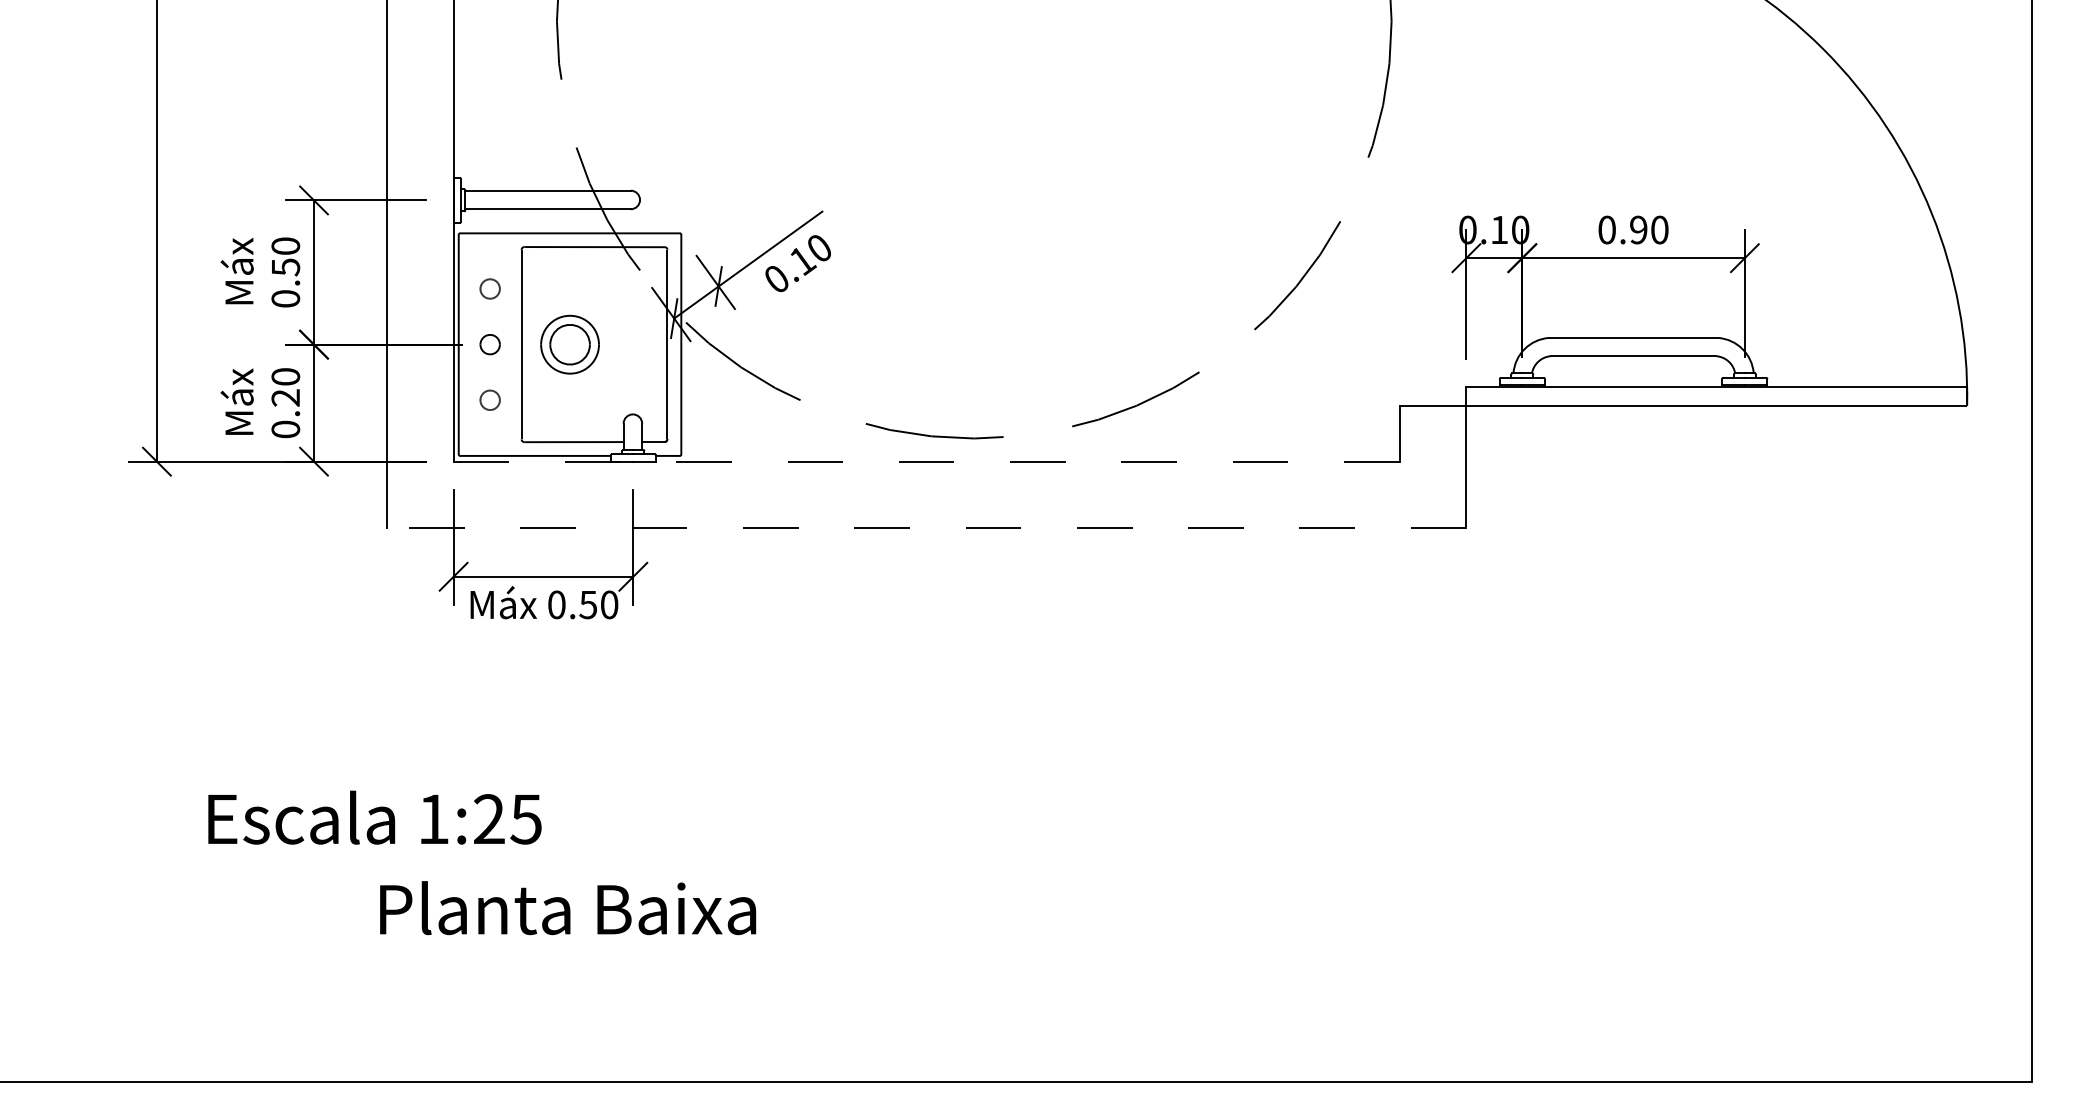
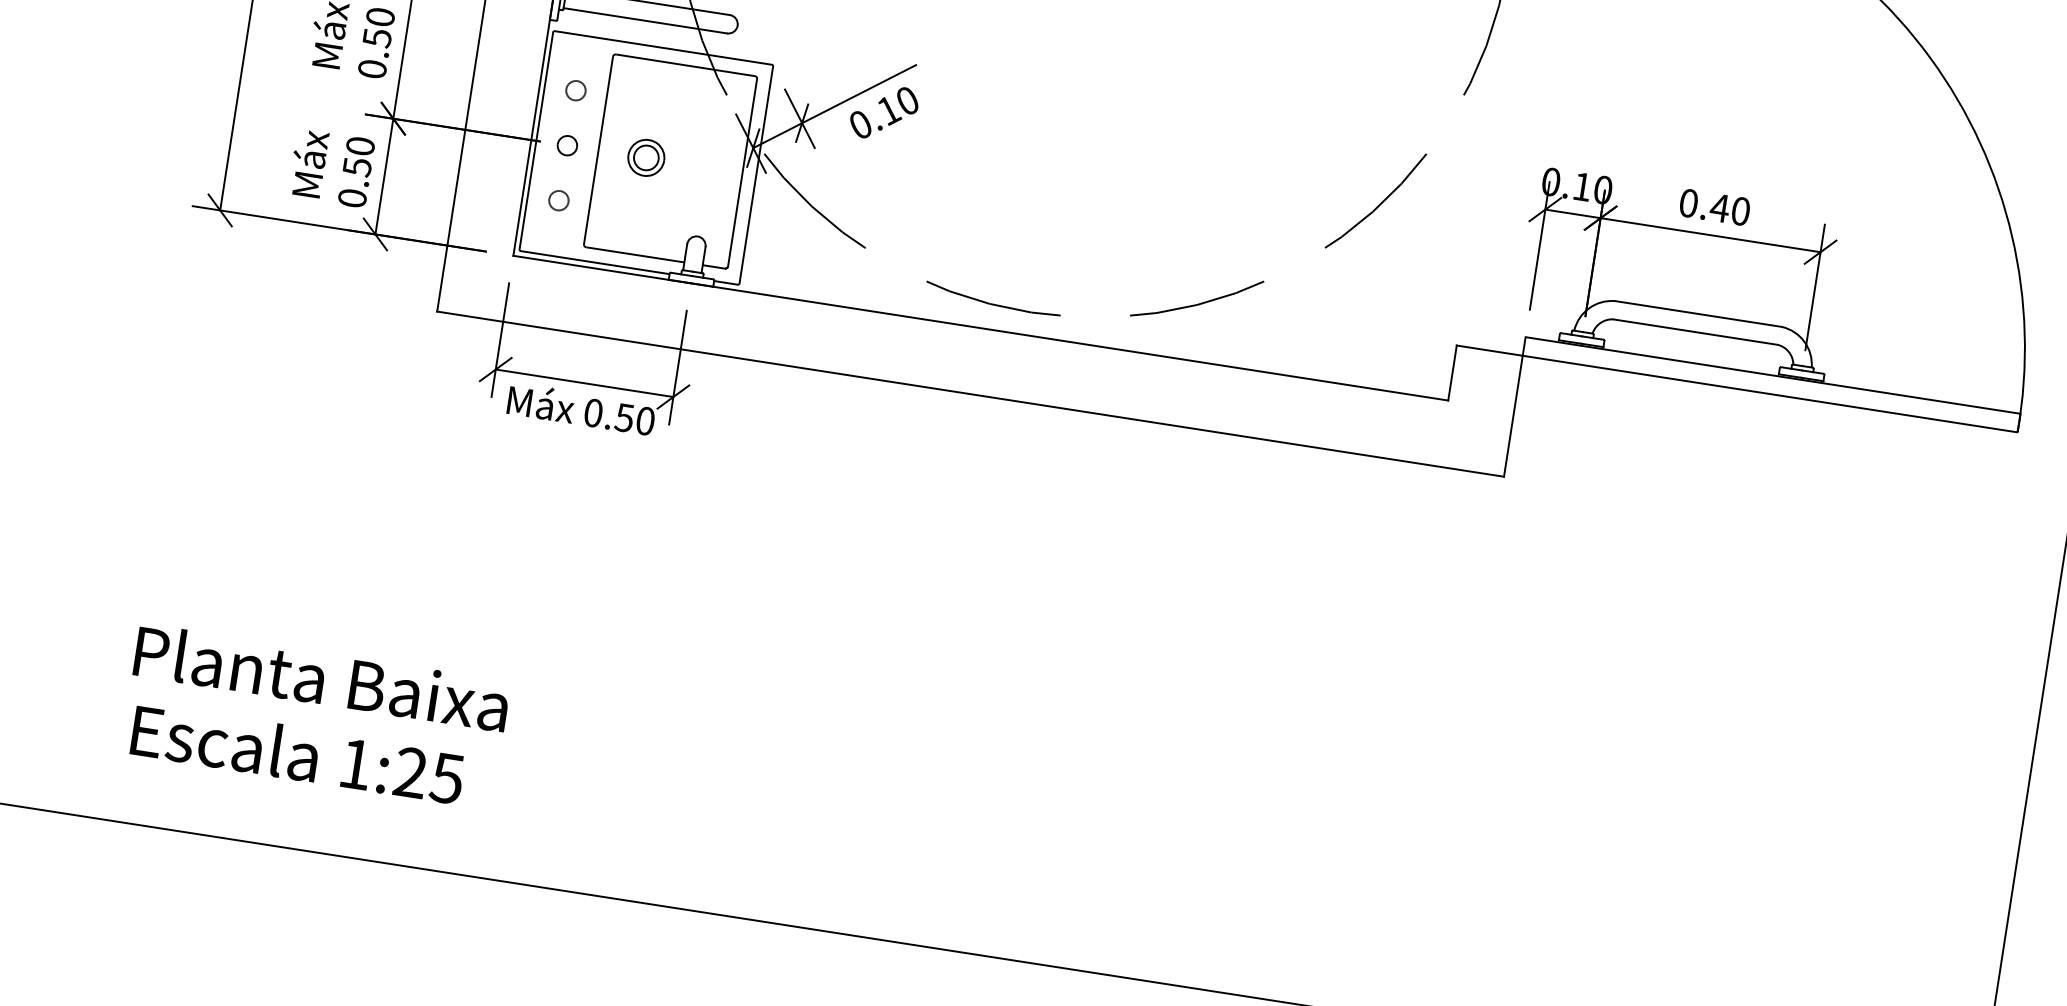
text: (1638, 229) -> (1719, 207), 0.90 -> 0.40
part: (569, 344) -> (645, 157), size x0.62
text: (285, 398) -> (356, 167), 0.20 -> 0.50
line: (926, 461) -> (980, 327), dashed -> solid
line: (926, 528) -> (970, 394), dashed -> solid
text: (374, 817) -> (297, 753), moved
text: (568, 908) -> (322, 678), moved

